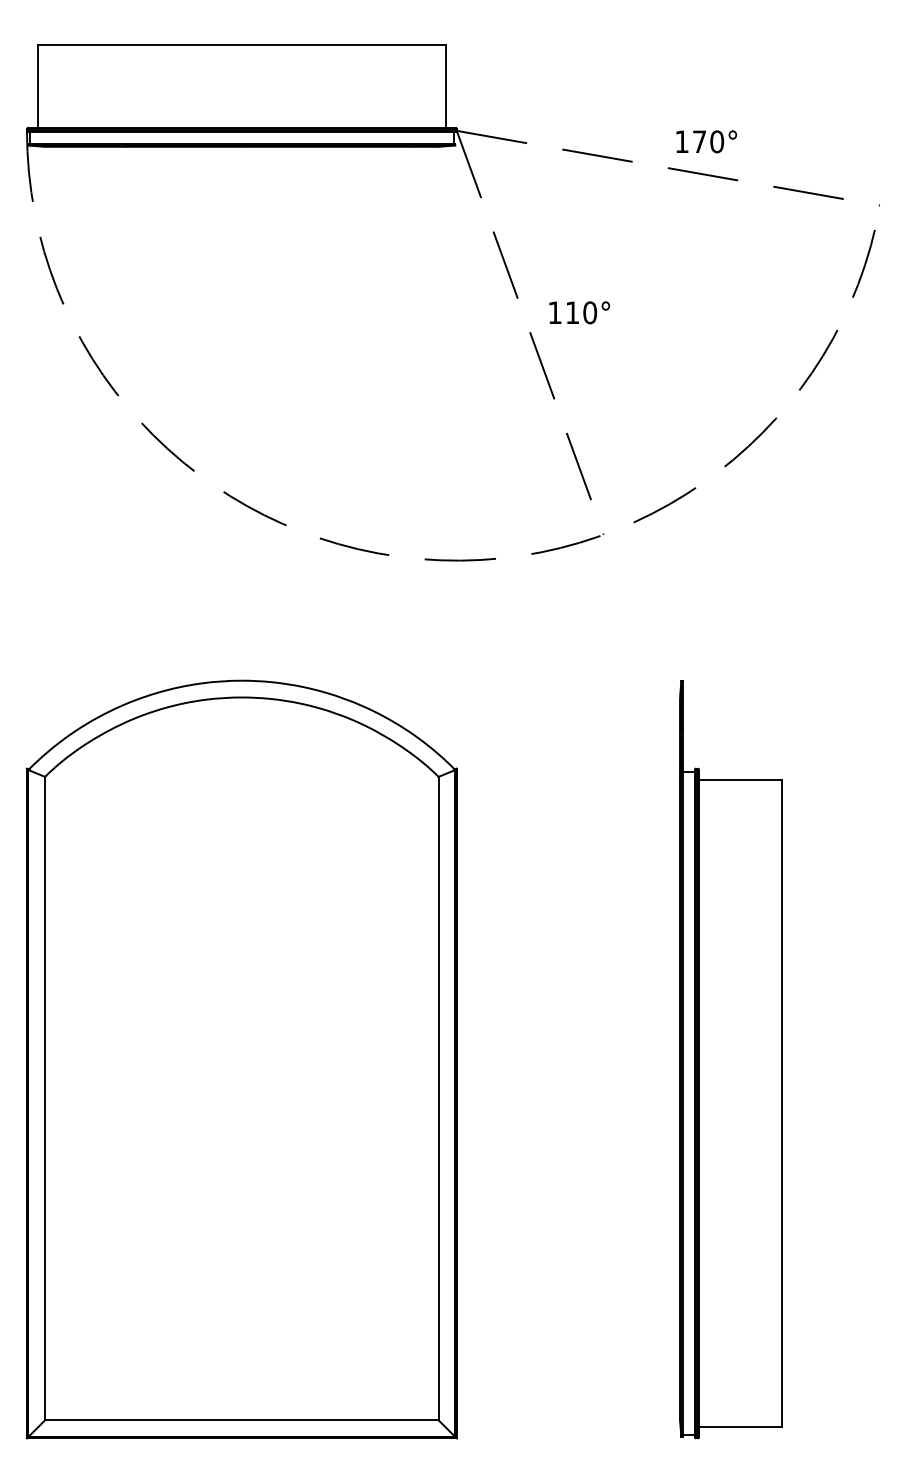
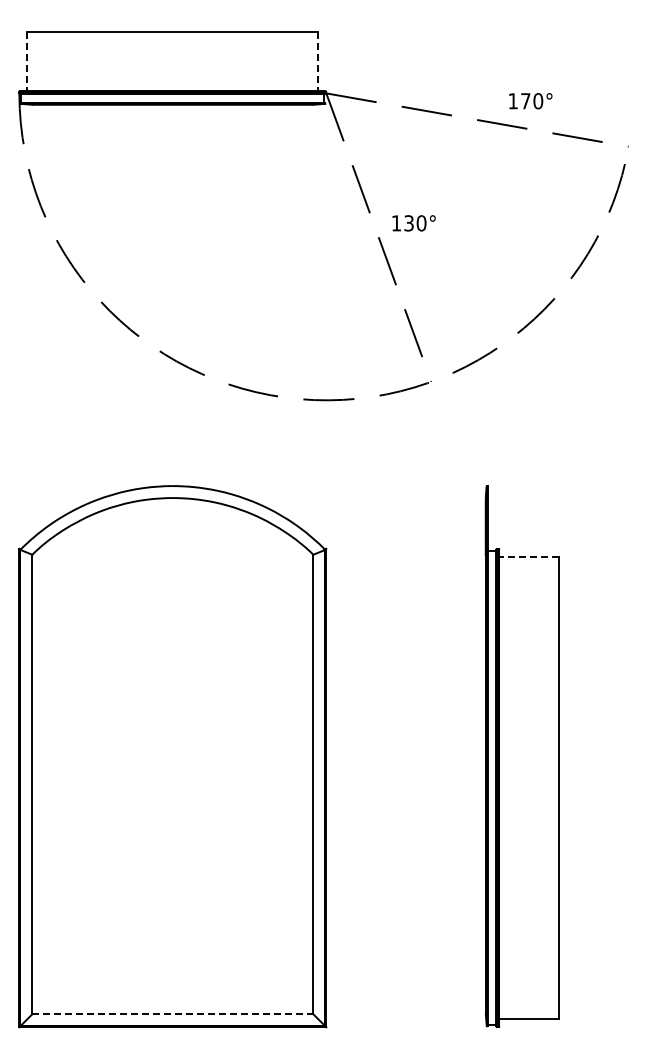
line: (38, 86) -> (27, 61), solid -> dashed
line: (445, 86) -> (318, 61), solid -> dashed
text: (706, 142) -> (530, 101), moved
text: (571, 313) -> (408, 223), 110° -> 130°
line: (741, 779) -> (529, 556), solid -> dashed
line: (241, 1420) -> (172, 1014), solid -> dashed

